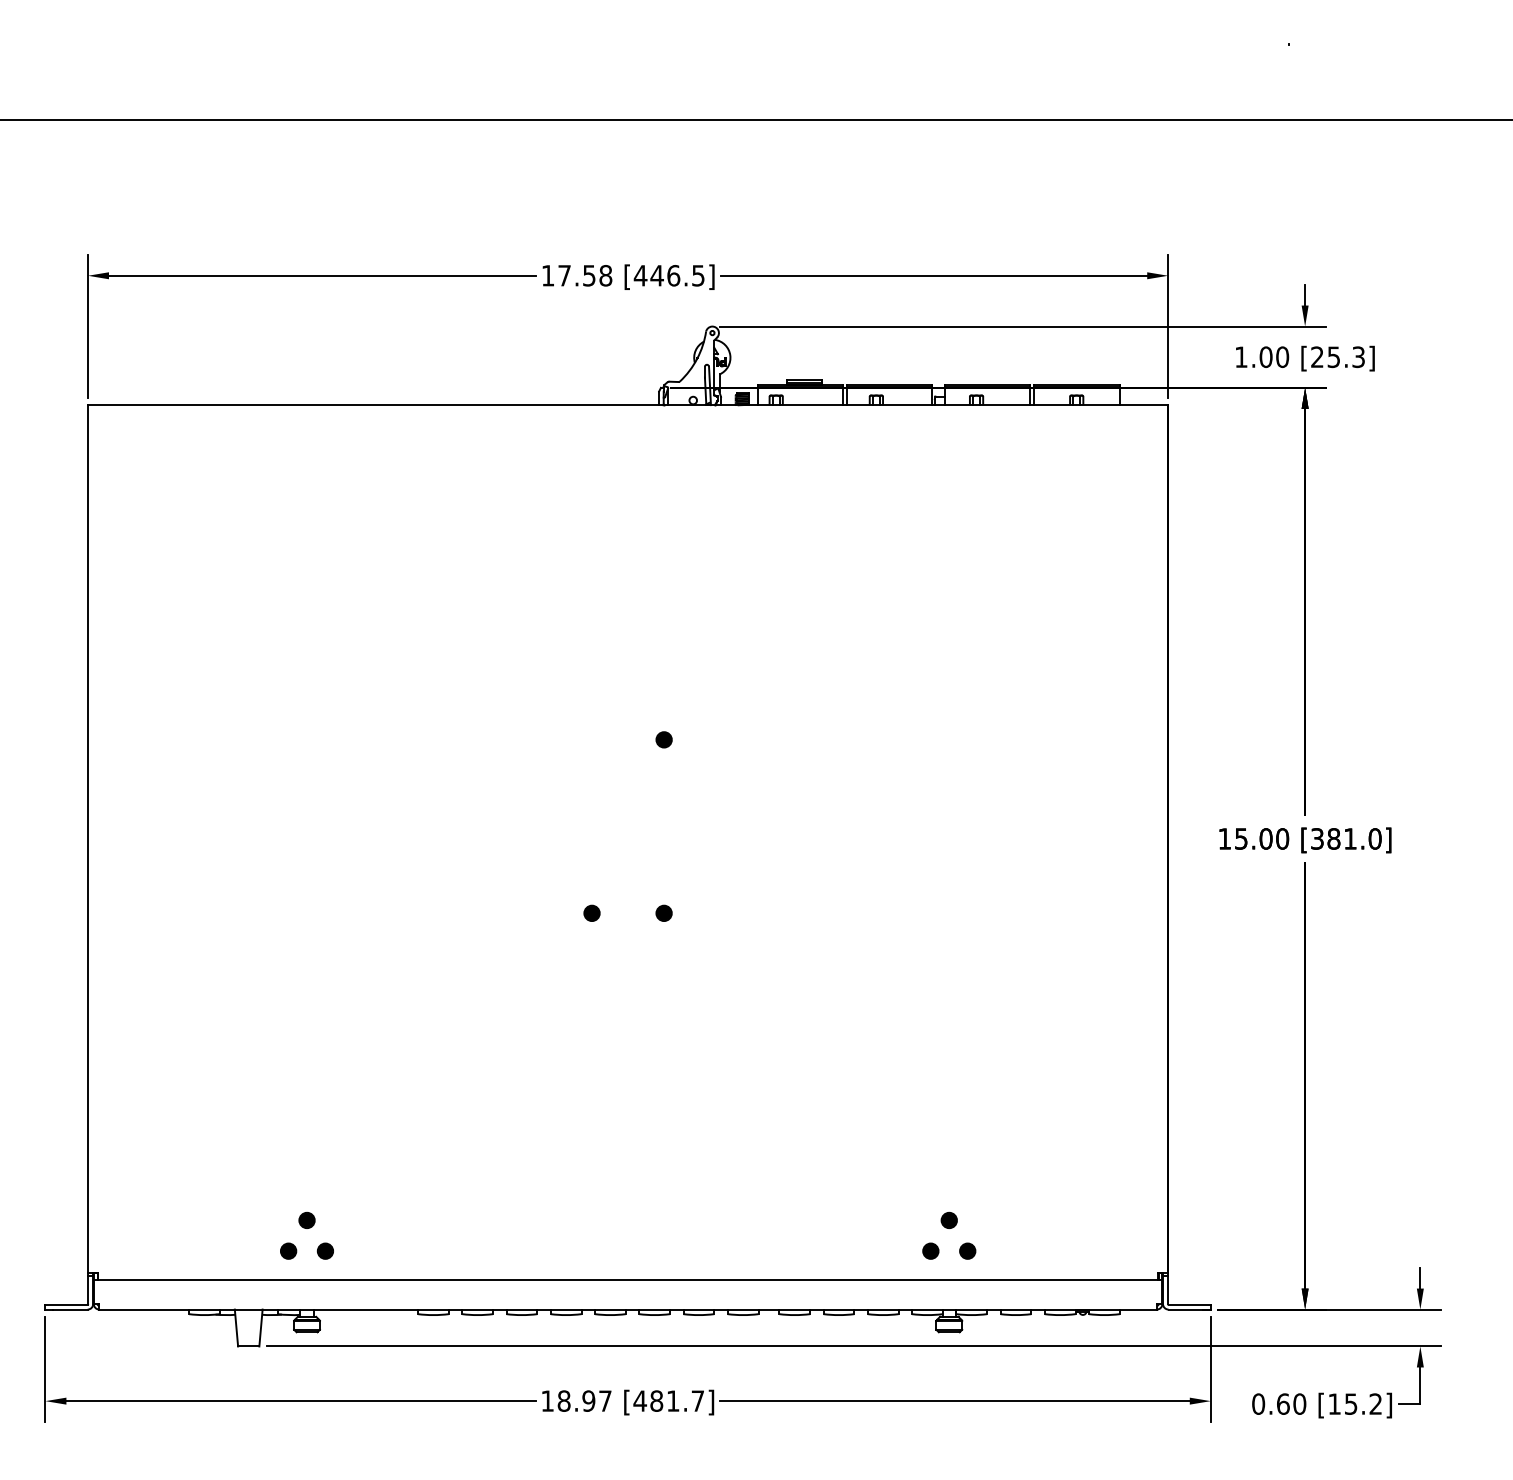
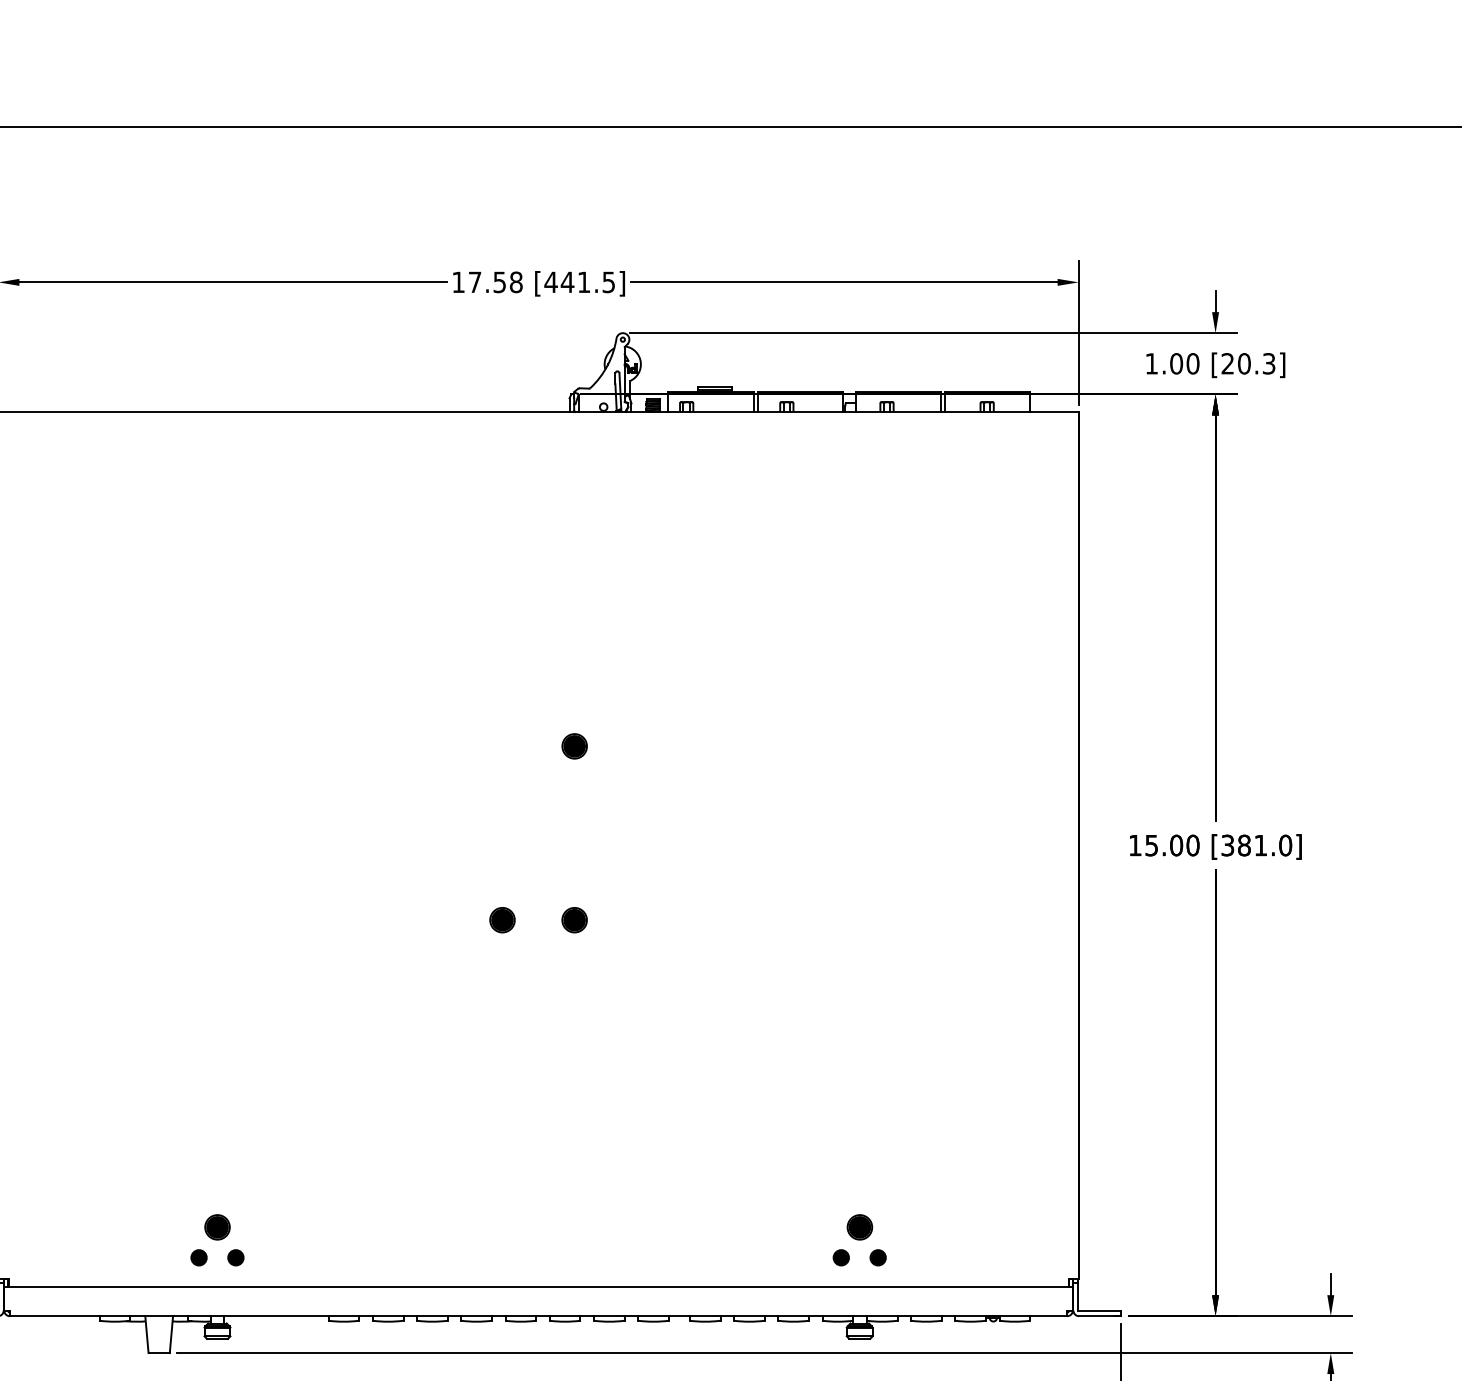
text: (673, 275) -> (583, 282), [446.5] -> [441.5]
text: (1333, 357) -> (1243, 364), [25.3] -> [20.3]
part: (663, 739) -> (573, 746), size x1.6
part: (591, 912) -> (501, 919), size x1.6
part: (663, 912) -> (573, 919), size x1.6
part: (306, 1219) -> (216, 1226), size x1.6
part: (948, 1219) -> (858, 1226), size x1.6

